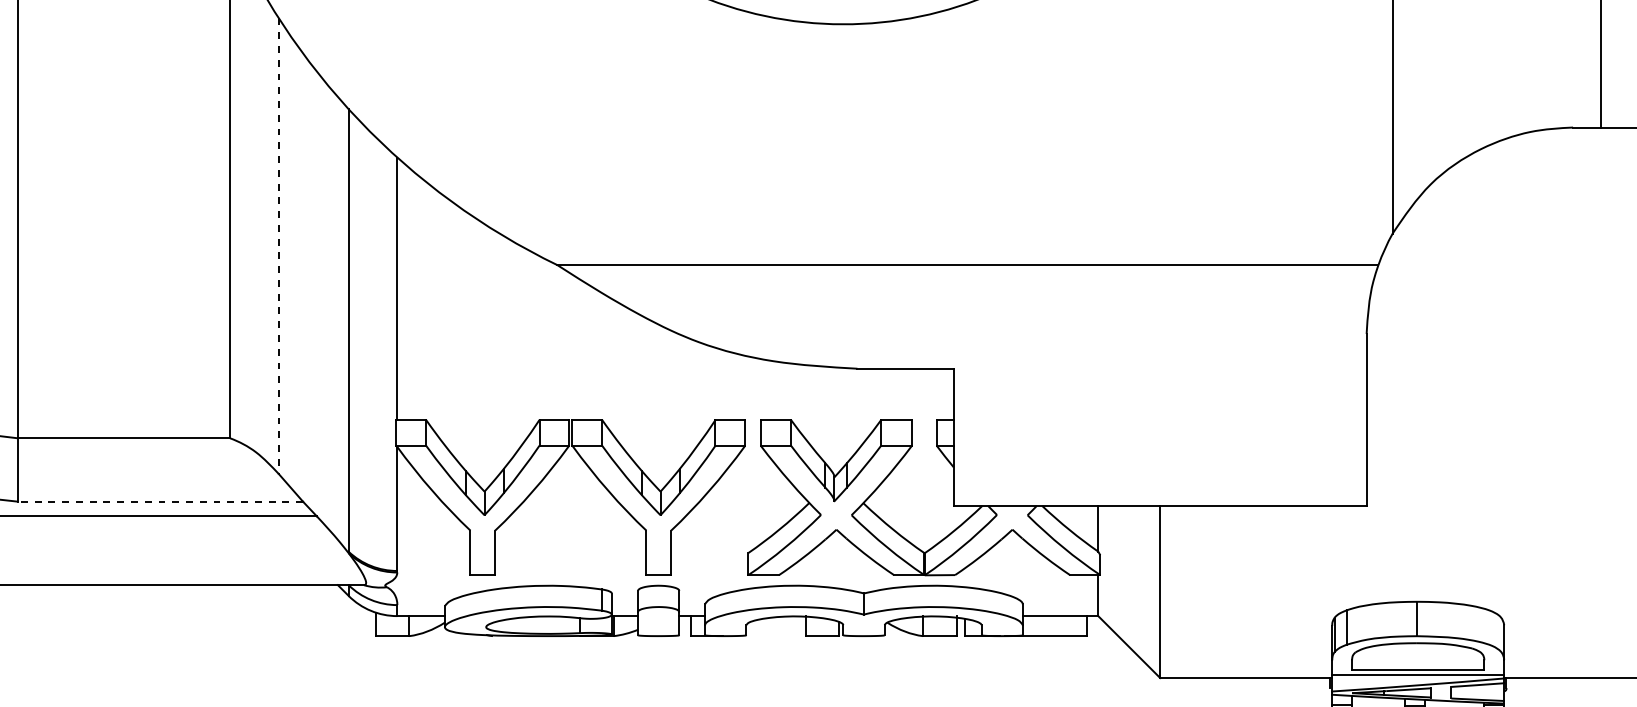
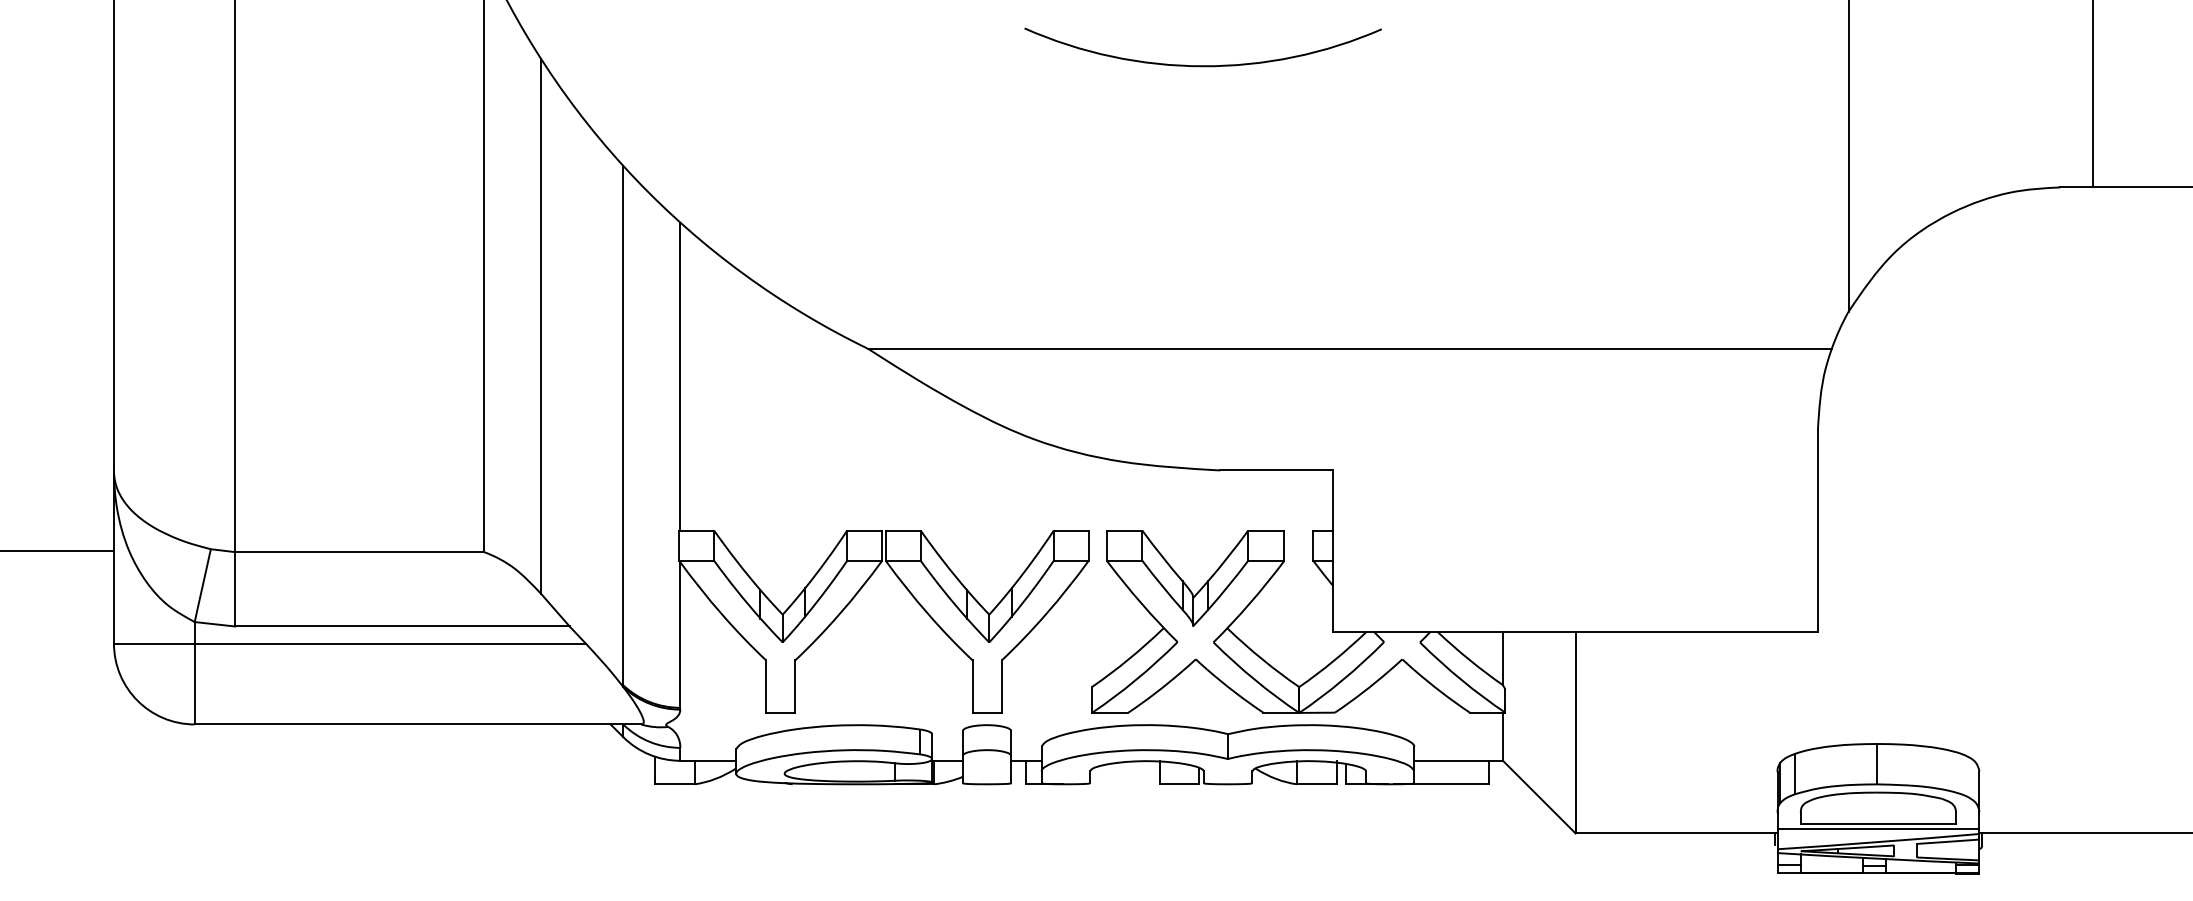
line: (279, 246) -> (541, 327), dashed -> solid
line: (159, 501) -> (401, 626), dashed -> solid

